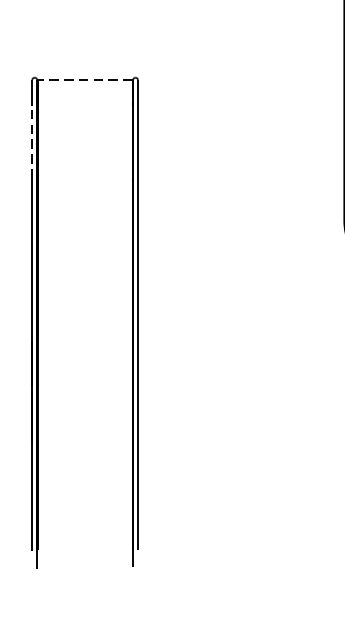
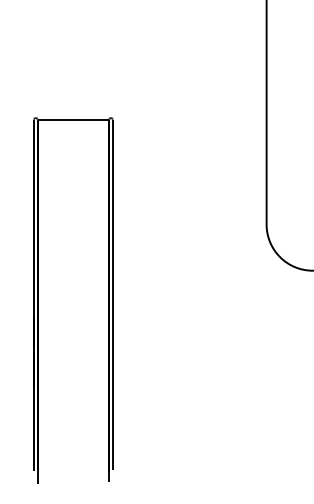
line: (83, 79) -> (72, 119), dashed -> solid
line: (31, 142) -> (33, 166), dashed -> solid

